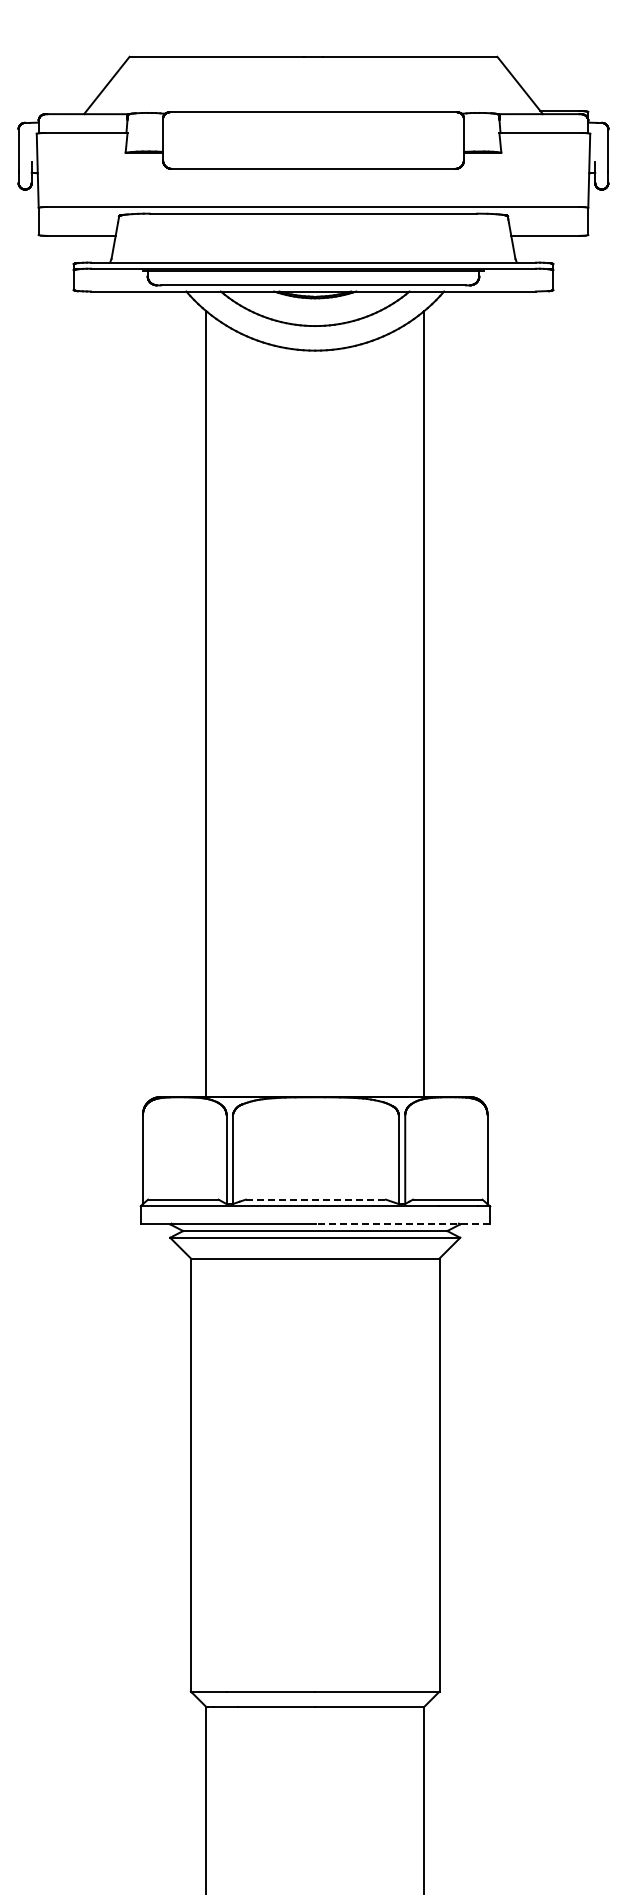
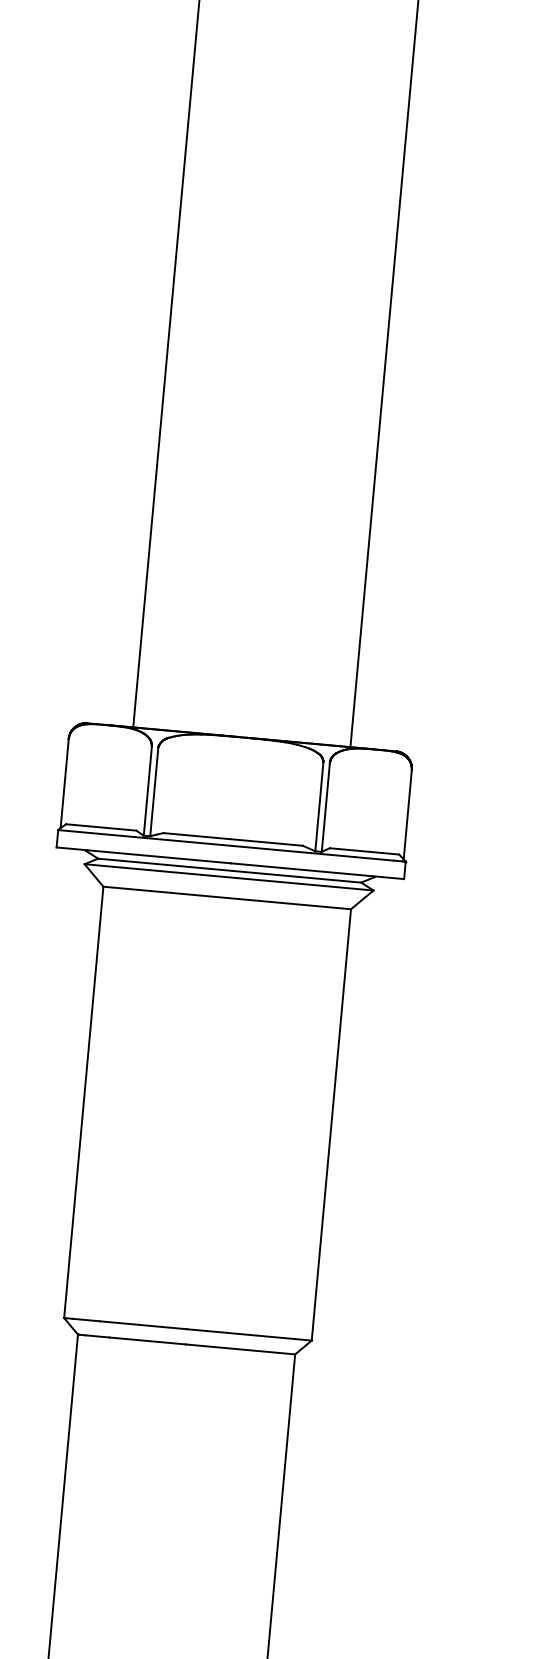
line: (315, 1199) -> (232, 839), dashed -> solid
line: (402, 1223) -> (317, 871), dashed -> solid

